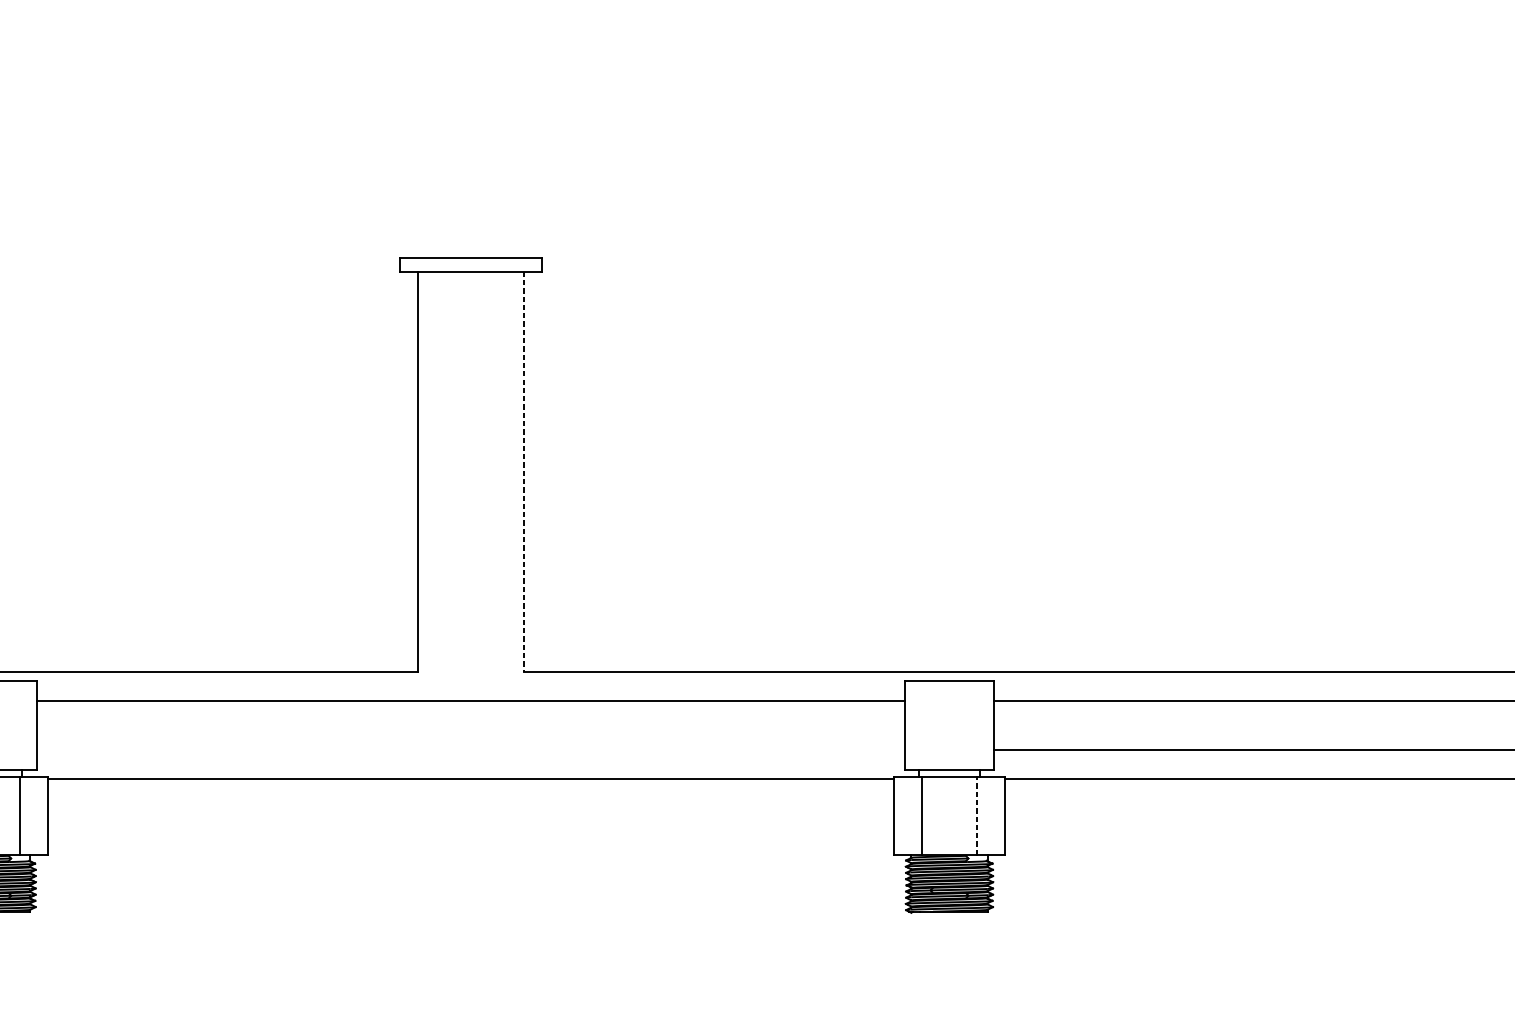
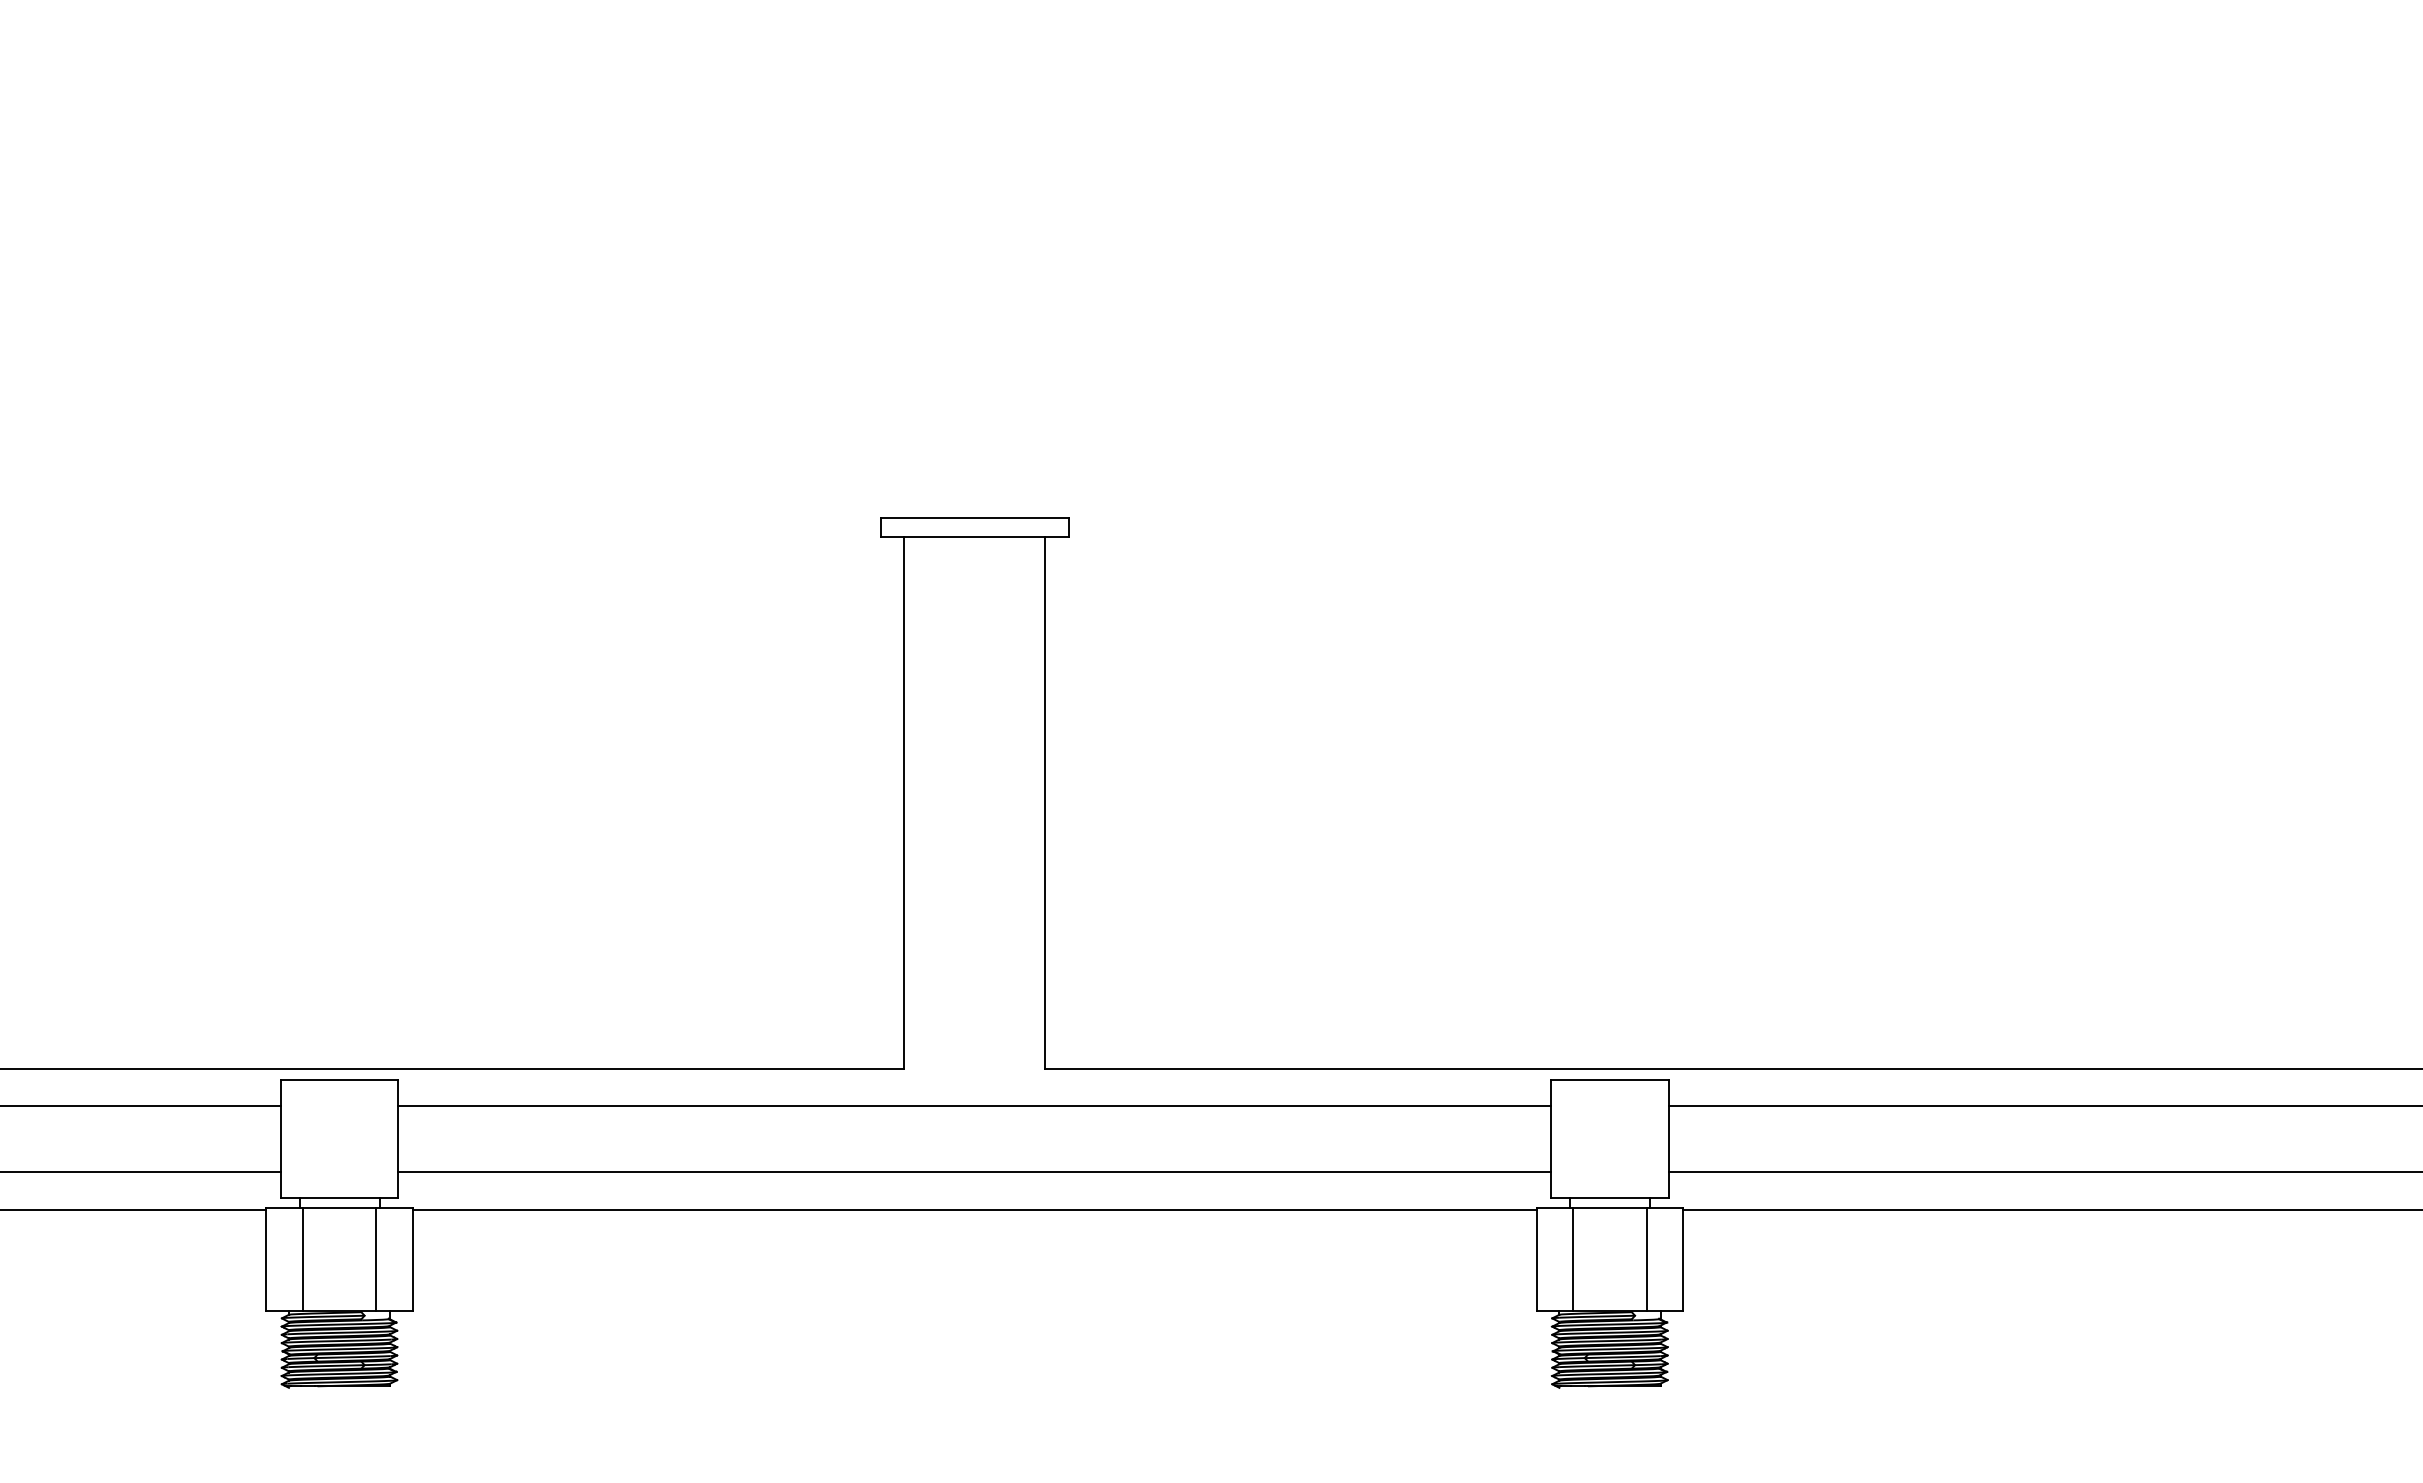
line: (524, 471) -> (1045, 802), dashed -> solid
line: (470, 750) -> (974, 1172), added
line: (977, 816) -> (1646, 1259), dashed -> solid

